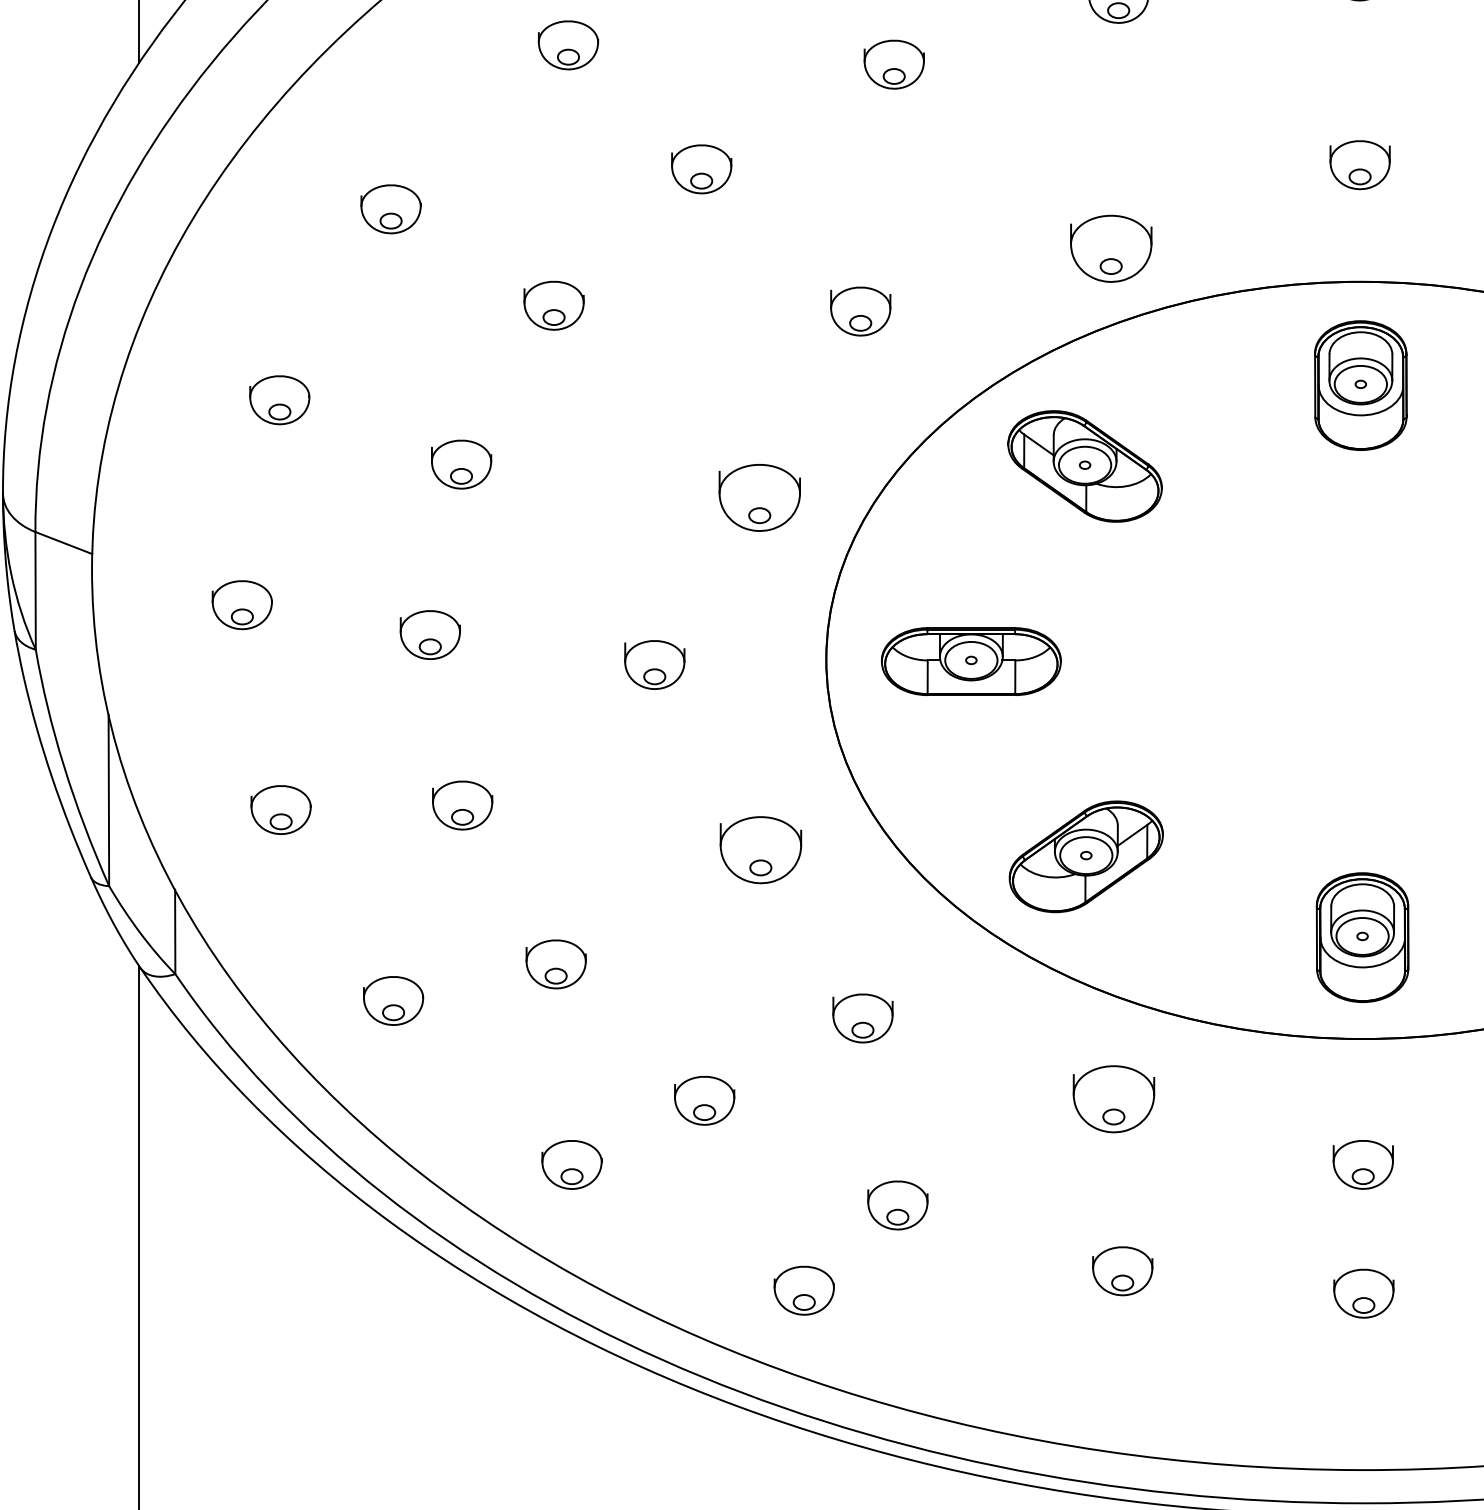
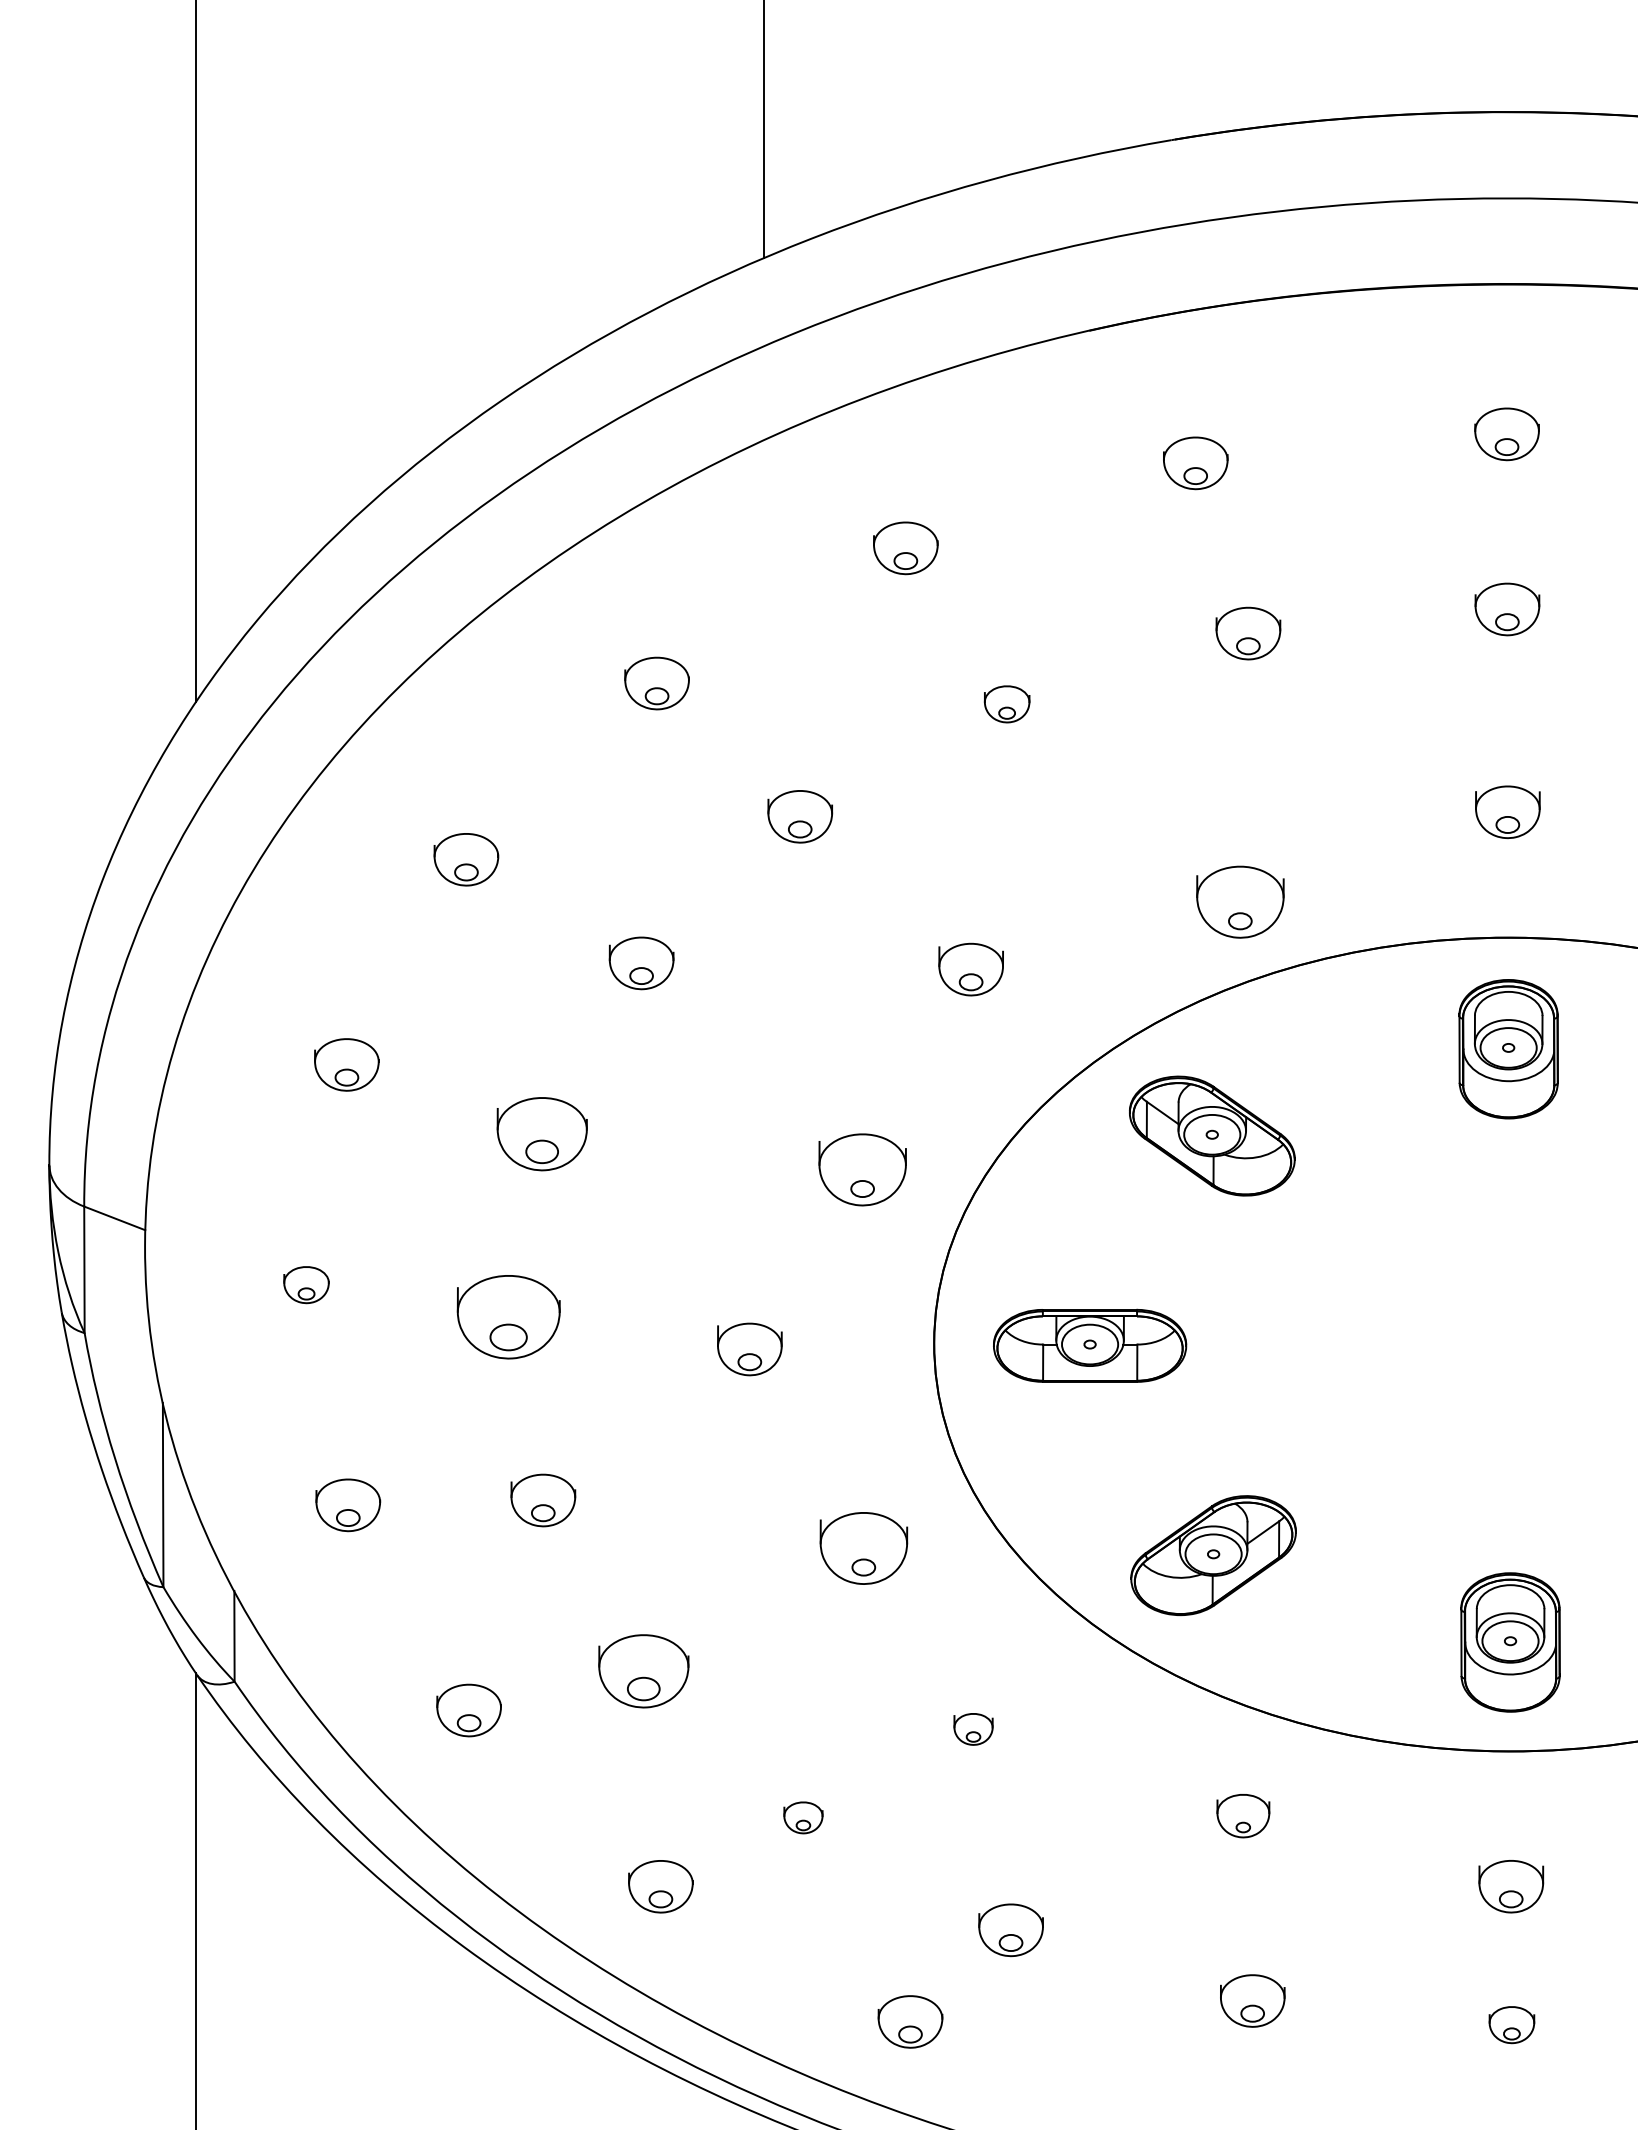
part: (893, 64) -> (1006, 704), size x0.7
part: (460, 464) -> (541, 1133), size x1.4
part: (242, 604) -> (306, 1284), size x0.7
part: (430, 635) -> (508, 1317), size x1.6
part: (555, 963) -> (643, 1670), size x1.4
part: (862, 1018) -> (973, 1729), size x0.6
part: (1114, 1098) -> (1243, 1815), size x0.6
part: (704, 1100) -> (803, 1817), size x0.6
part: (1363, 1293) -> (1511, 2024), size x0.7

